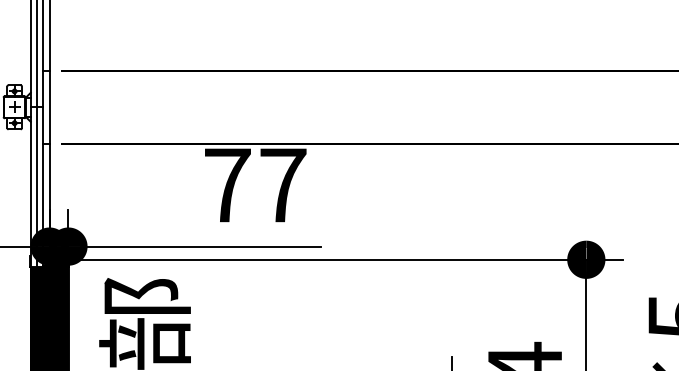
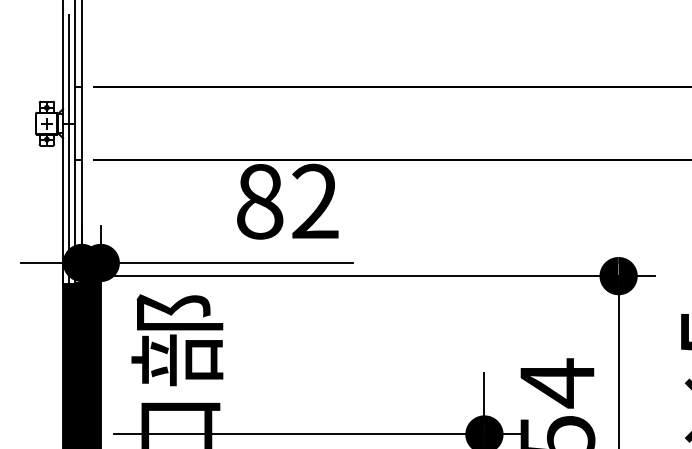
text: (255, 185) -> (287, 201), 77 -> 82

